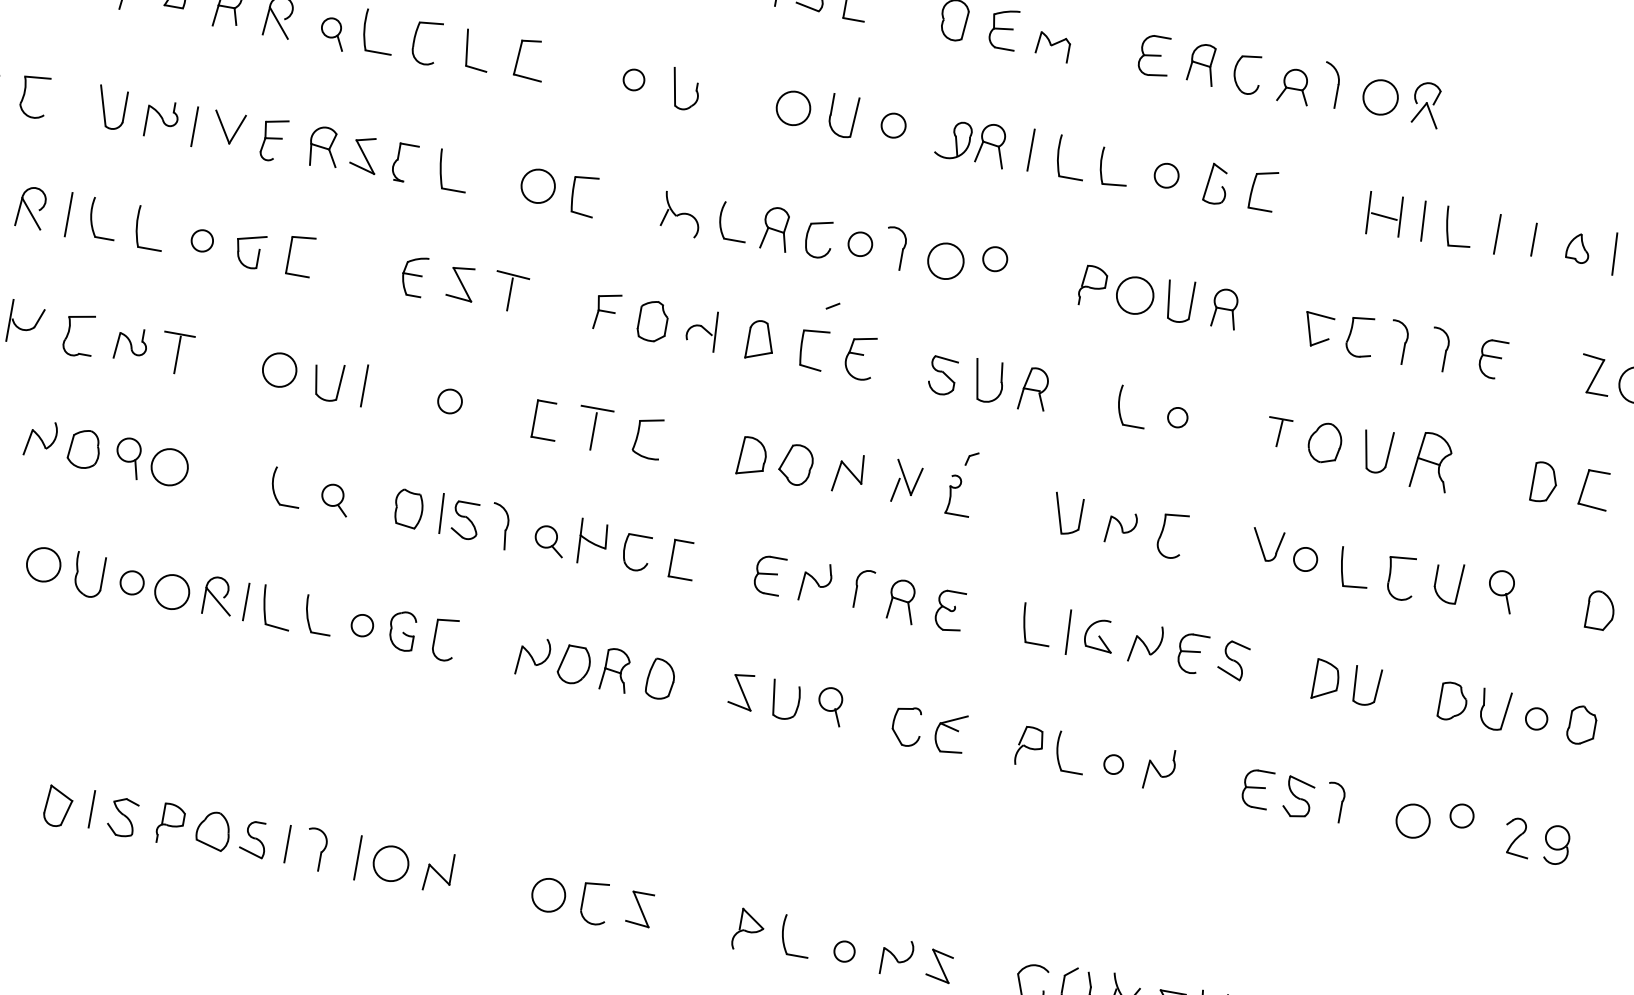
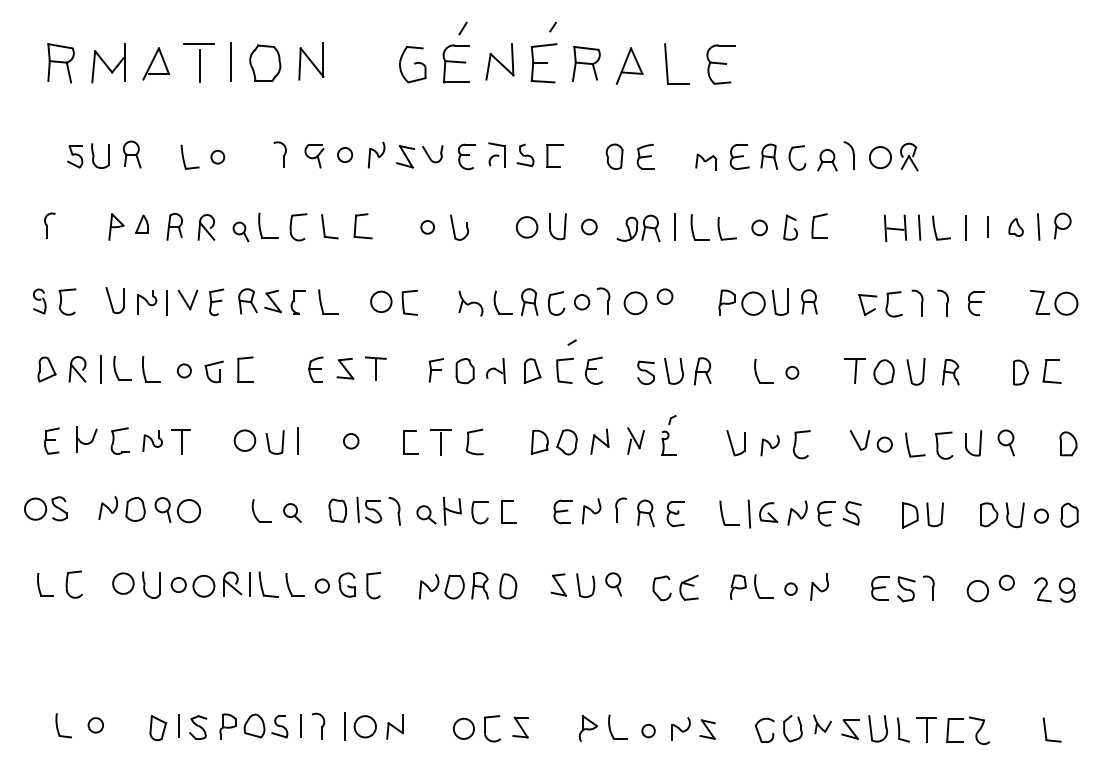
part: (1053, 45) -> (706, 161), moved
part: (1278, 431) -> (854, 370), size x1.43
part: (1431, 462) -> (950, 372), size x0.71

